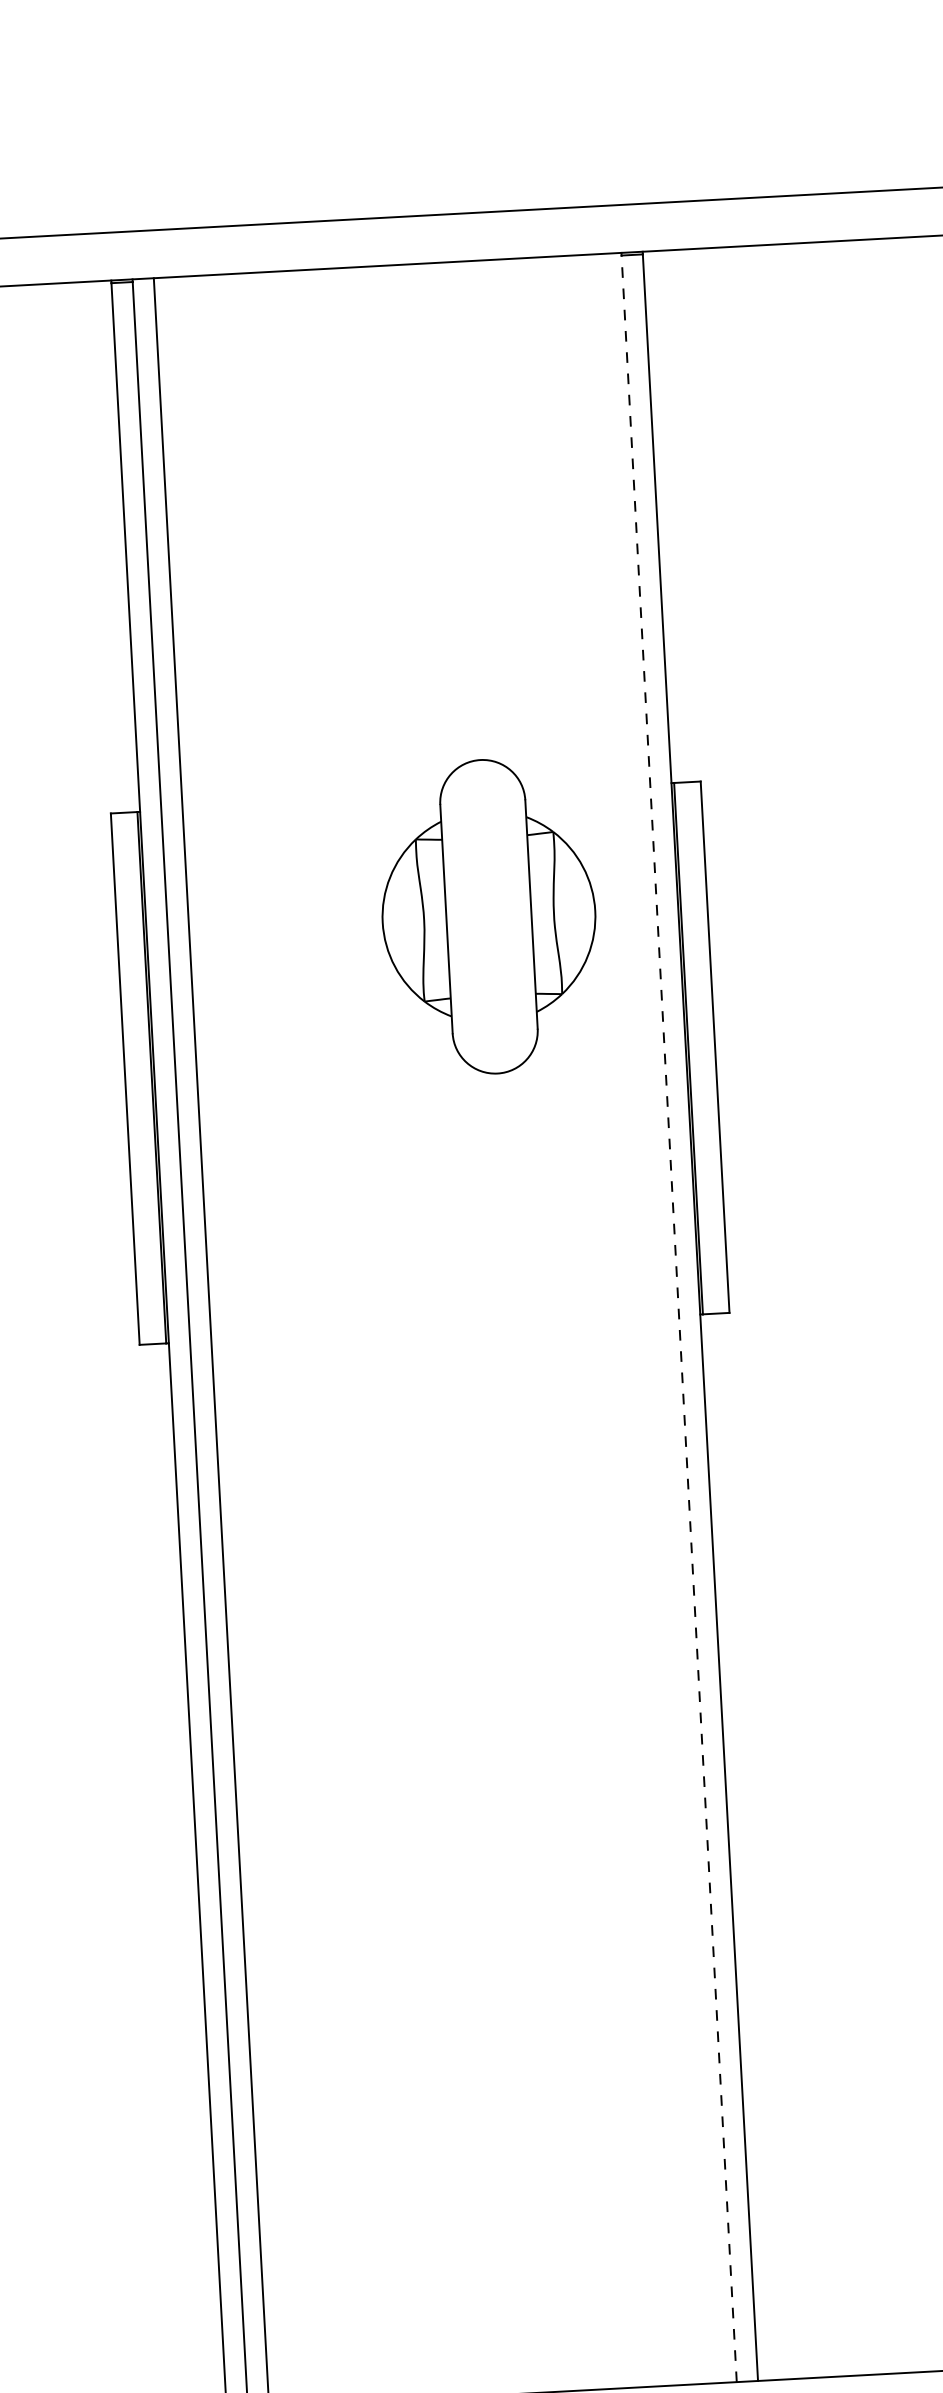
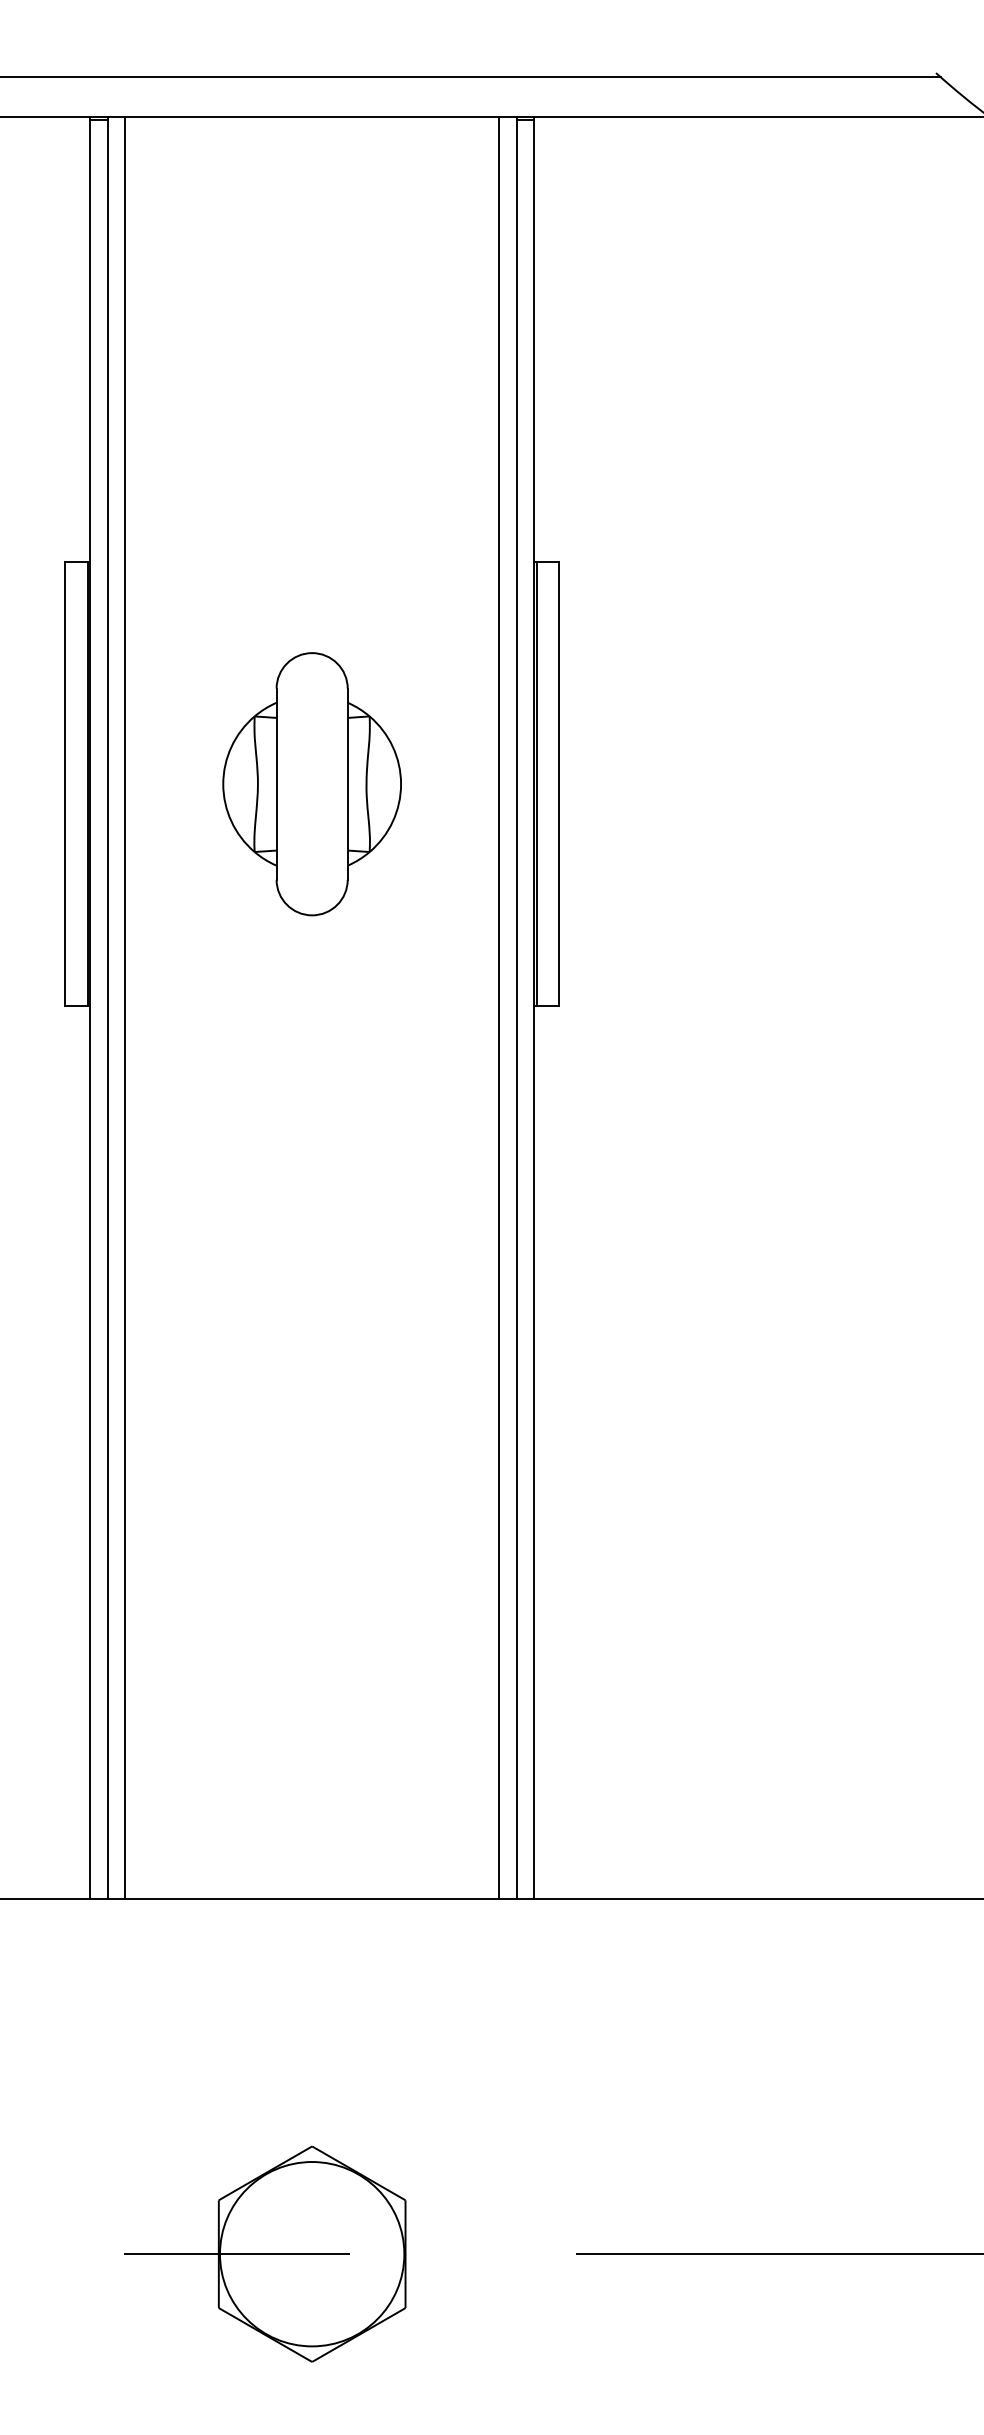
part: (488, 917) -> (311, 784), moved
line: (657, 1318) -> (498, 1007), added
line: (678, 1318) -> (516, 1008), dashed -> solid

